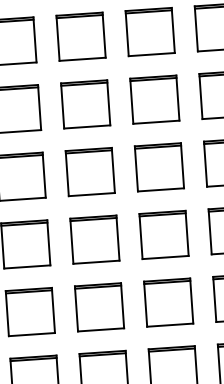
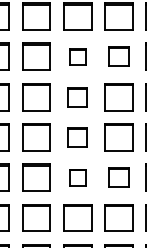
part: (154, 99) -> (118, 56), size x0.7
part: (85, 103) -> (77, 56), size x0.6
part: (89, 172) -> (77, 97), size x0.7
part: (94, 239) -> (77, 137), size x0.7
part: (167, 302) -> (118, 177), size x0.7
part: (99, 306) -> (77, 177), size x0.6

